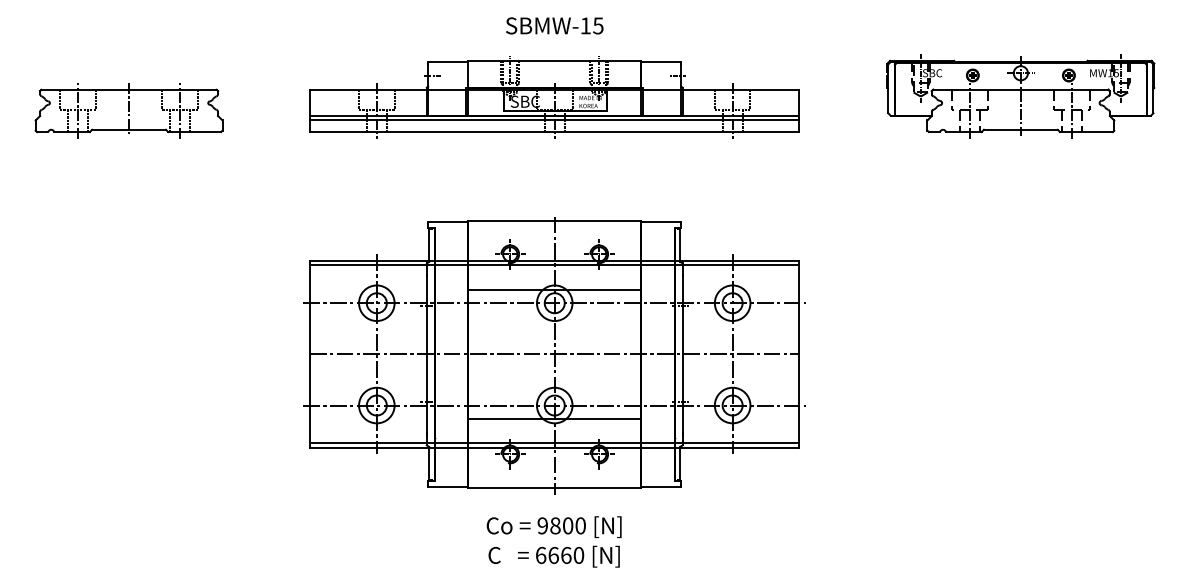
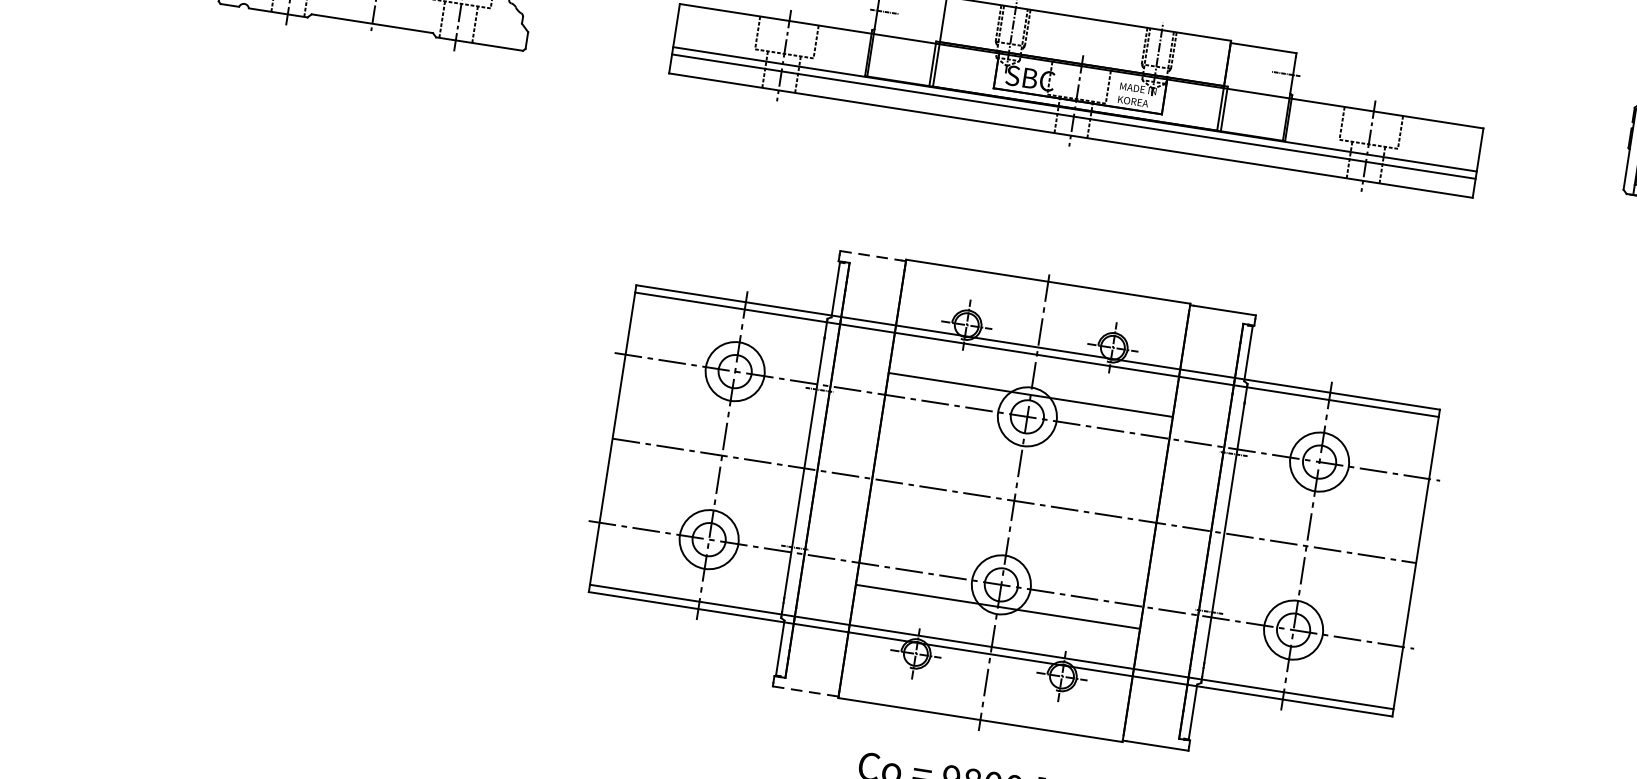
line: (447, 221) -> (872, 255), solid -> dashed
line: (447, 486) -> (804, 690), solid -> dashed

